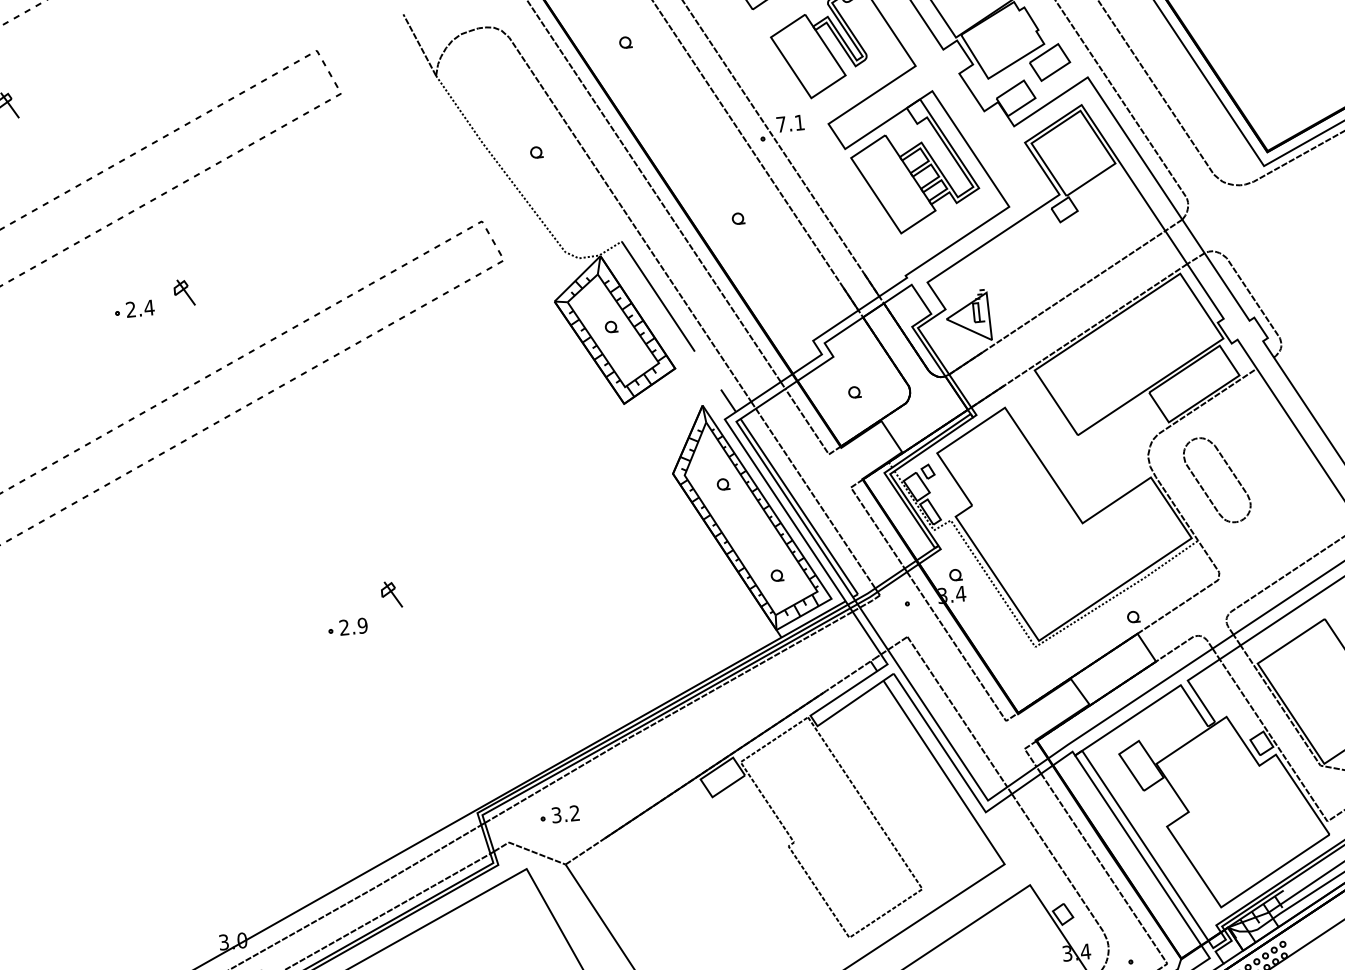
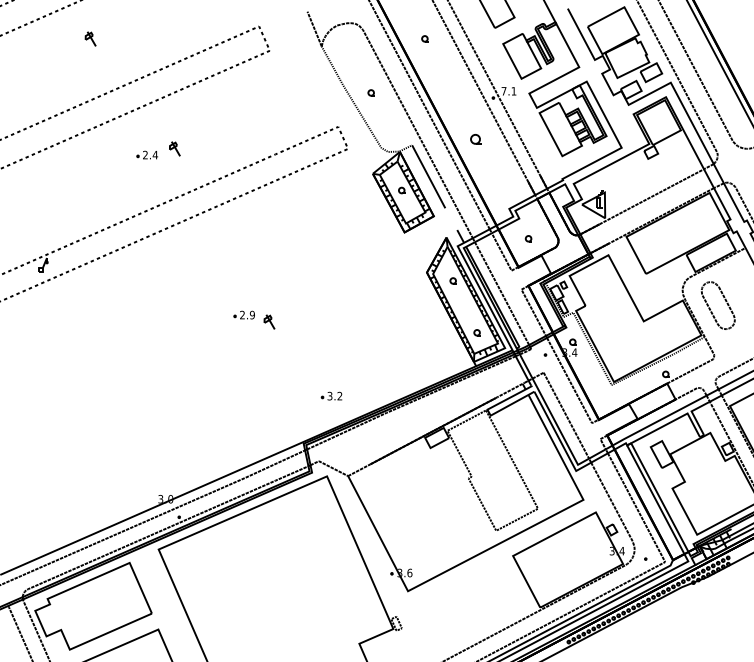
part: (737, 218) -> (475, 139), size x1.6
part: (346, 626) -> (243, 314), moved
part: (559, 813) -> (331, 395), moved

